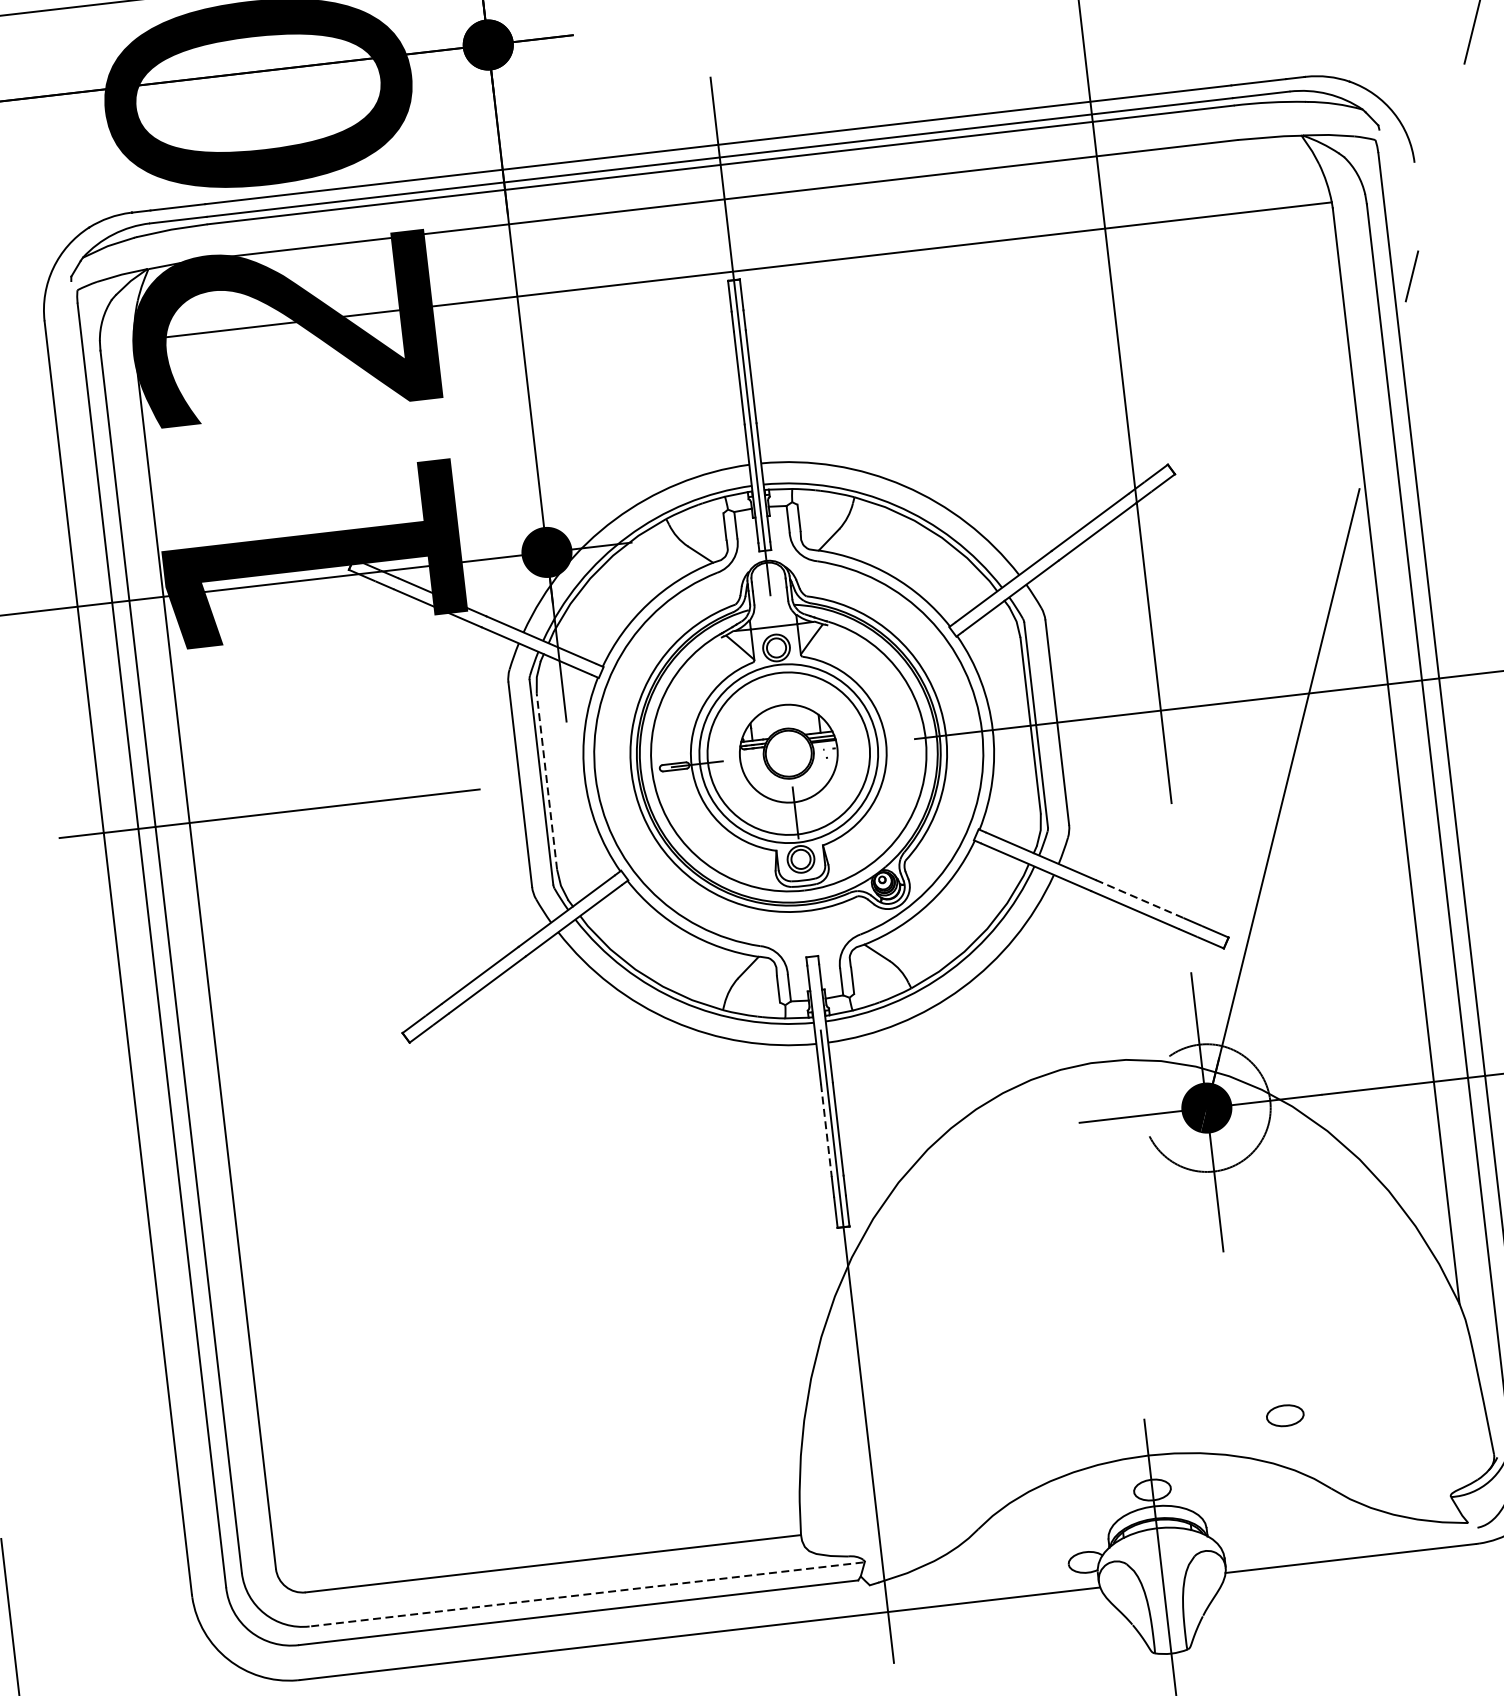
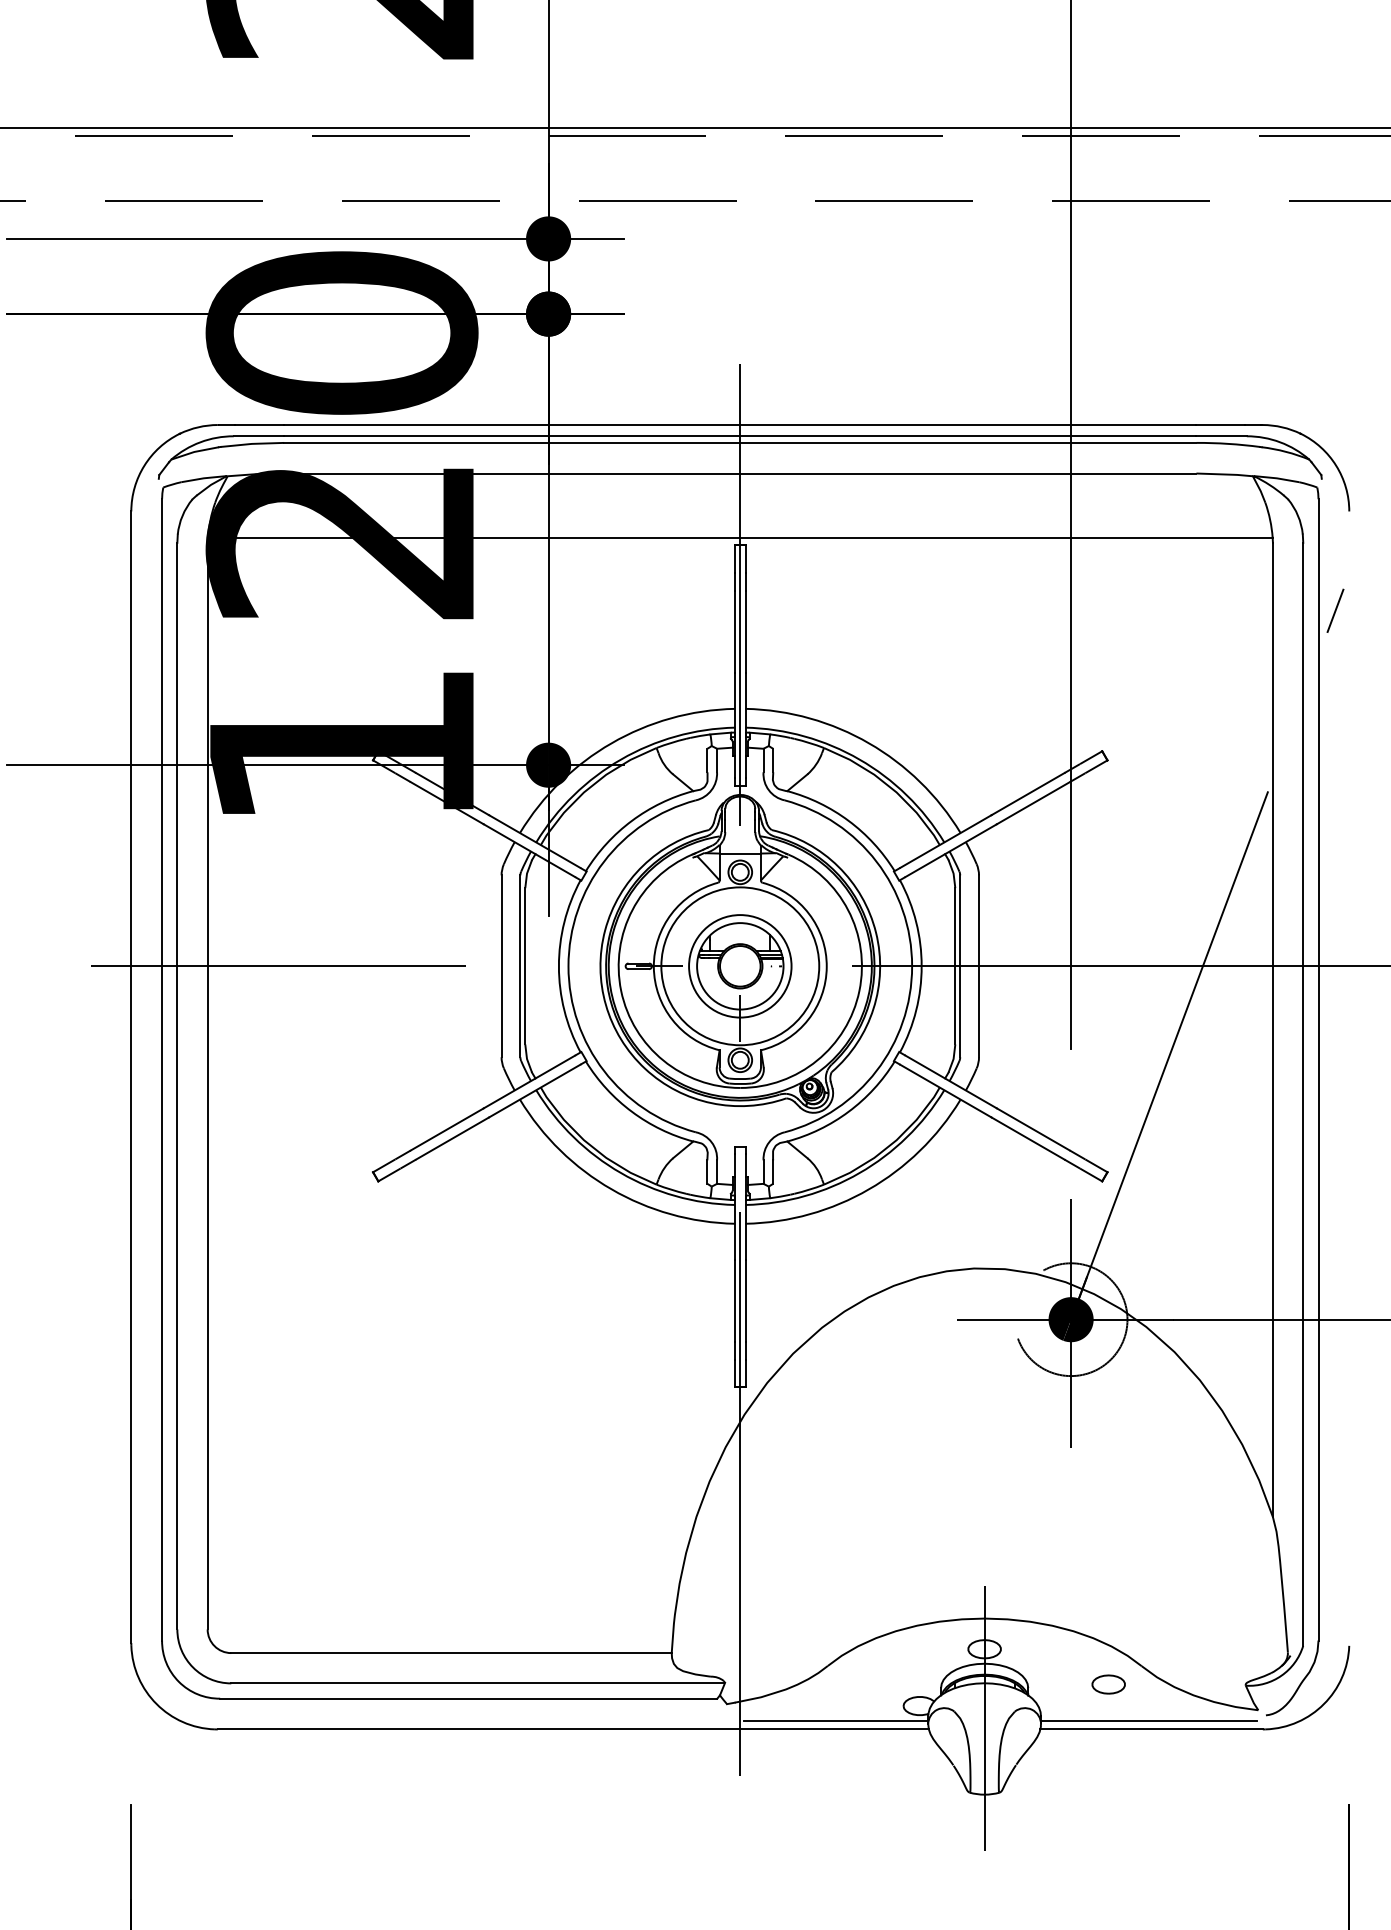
circle: (789, 753) -> (740, 966), size x0.71
line: (547, 780) -> (525, 965), dashed -> solid
line: (1139, 899) -> (1033, 1129), dashed -> solid
line: (827, 1131) -> (735, 1301), dashed -> solid
part: (1285, 1415) -> (1108, 1684), moved
line: (1347, 1548) -> (1149, 1720), added
line: (995, 1589) -> (836, 1720), added
line: (586, 1594) -> (477, 1683), dashed -> solid

